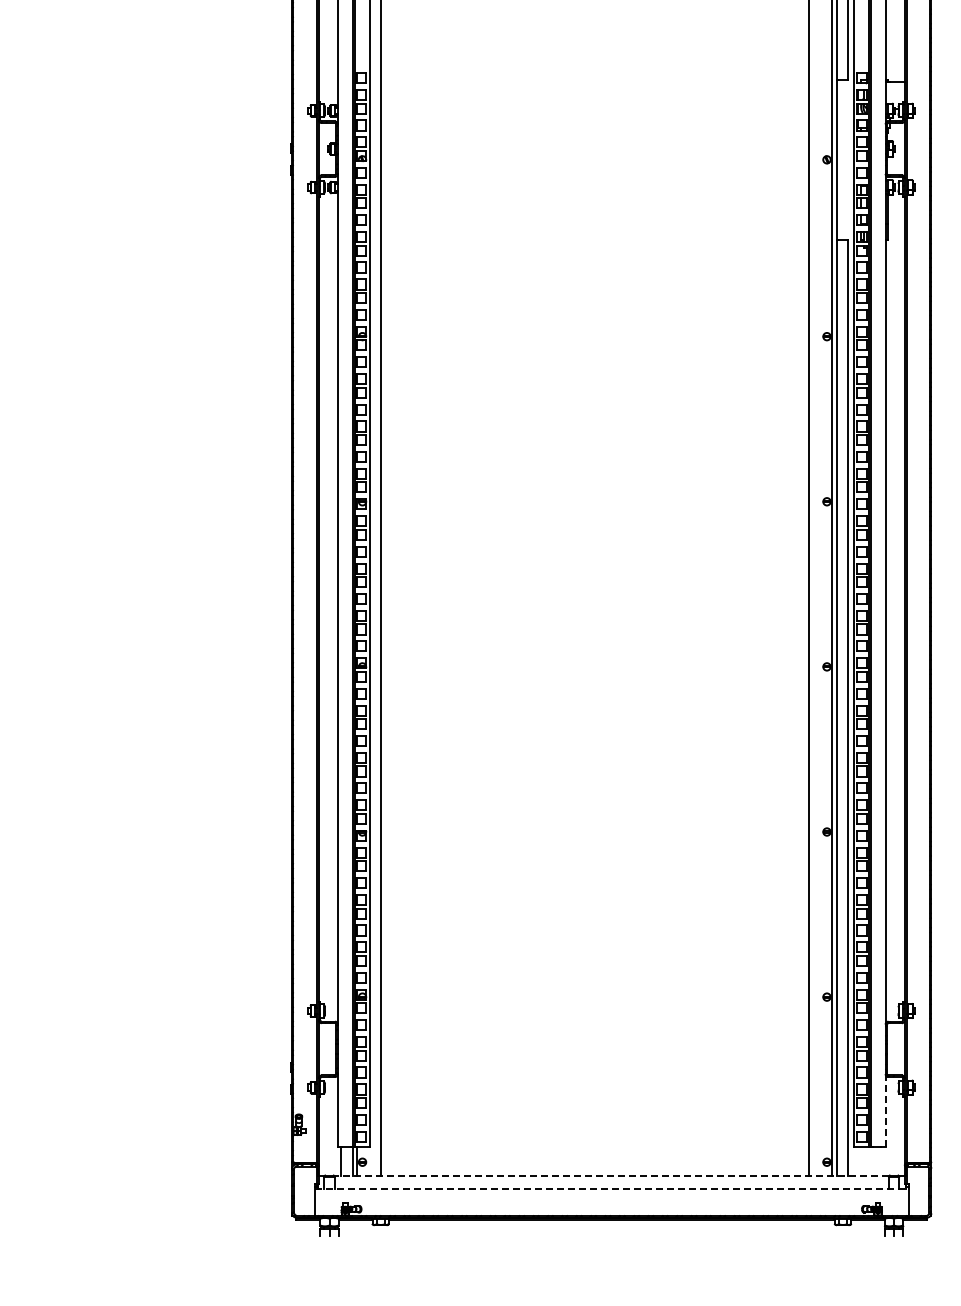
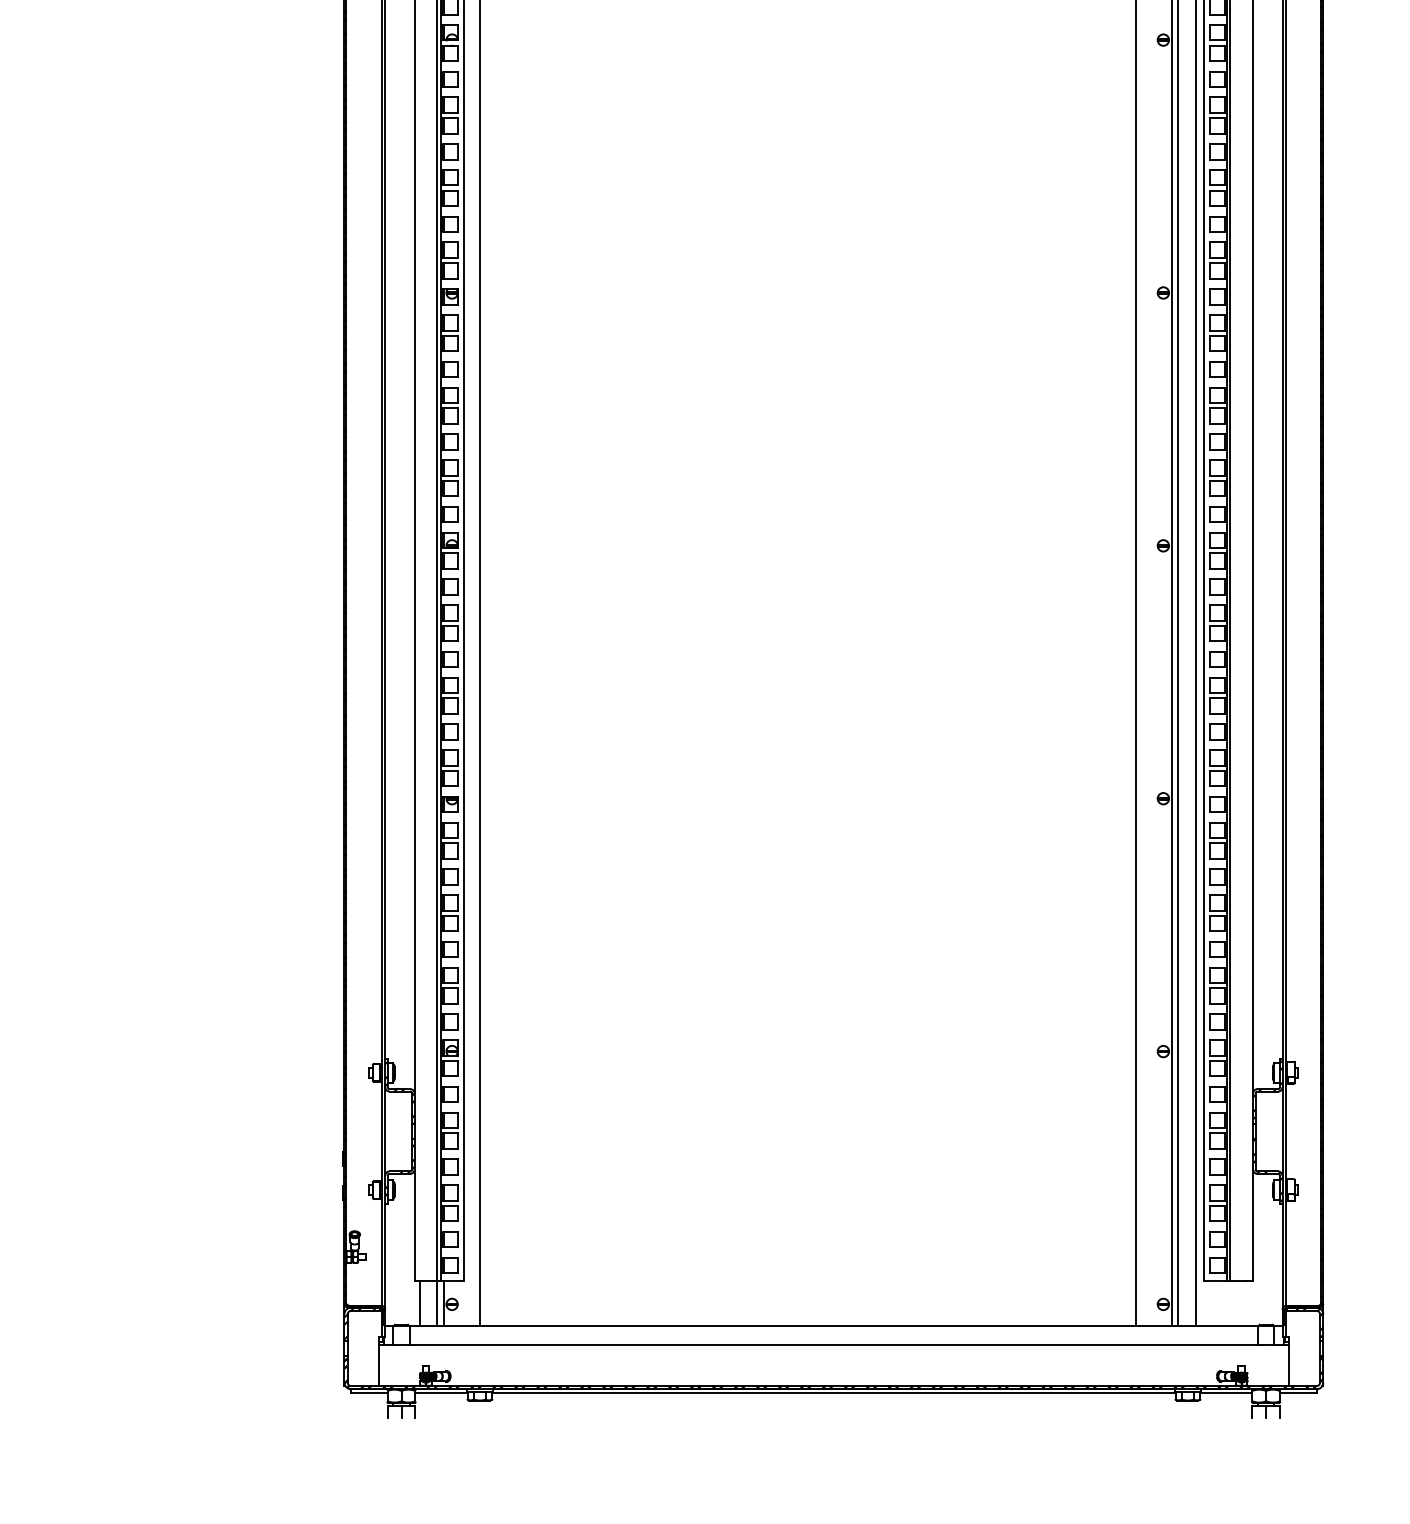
line: (885, 1110) -> (1253, 1225), dashed -> solid
line: (611, 1176) -> (833, 1326), dashed -> solid
line: (612, 1188) -> (834, 1344), dashed -> solid

